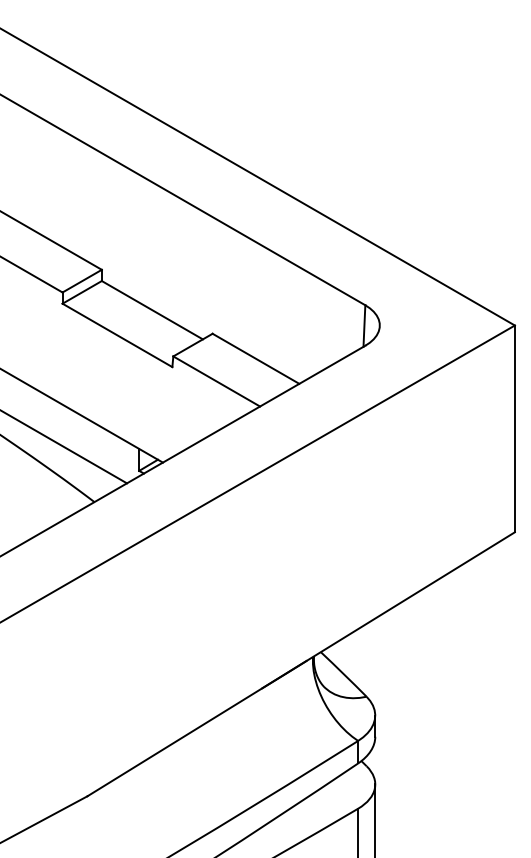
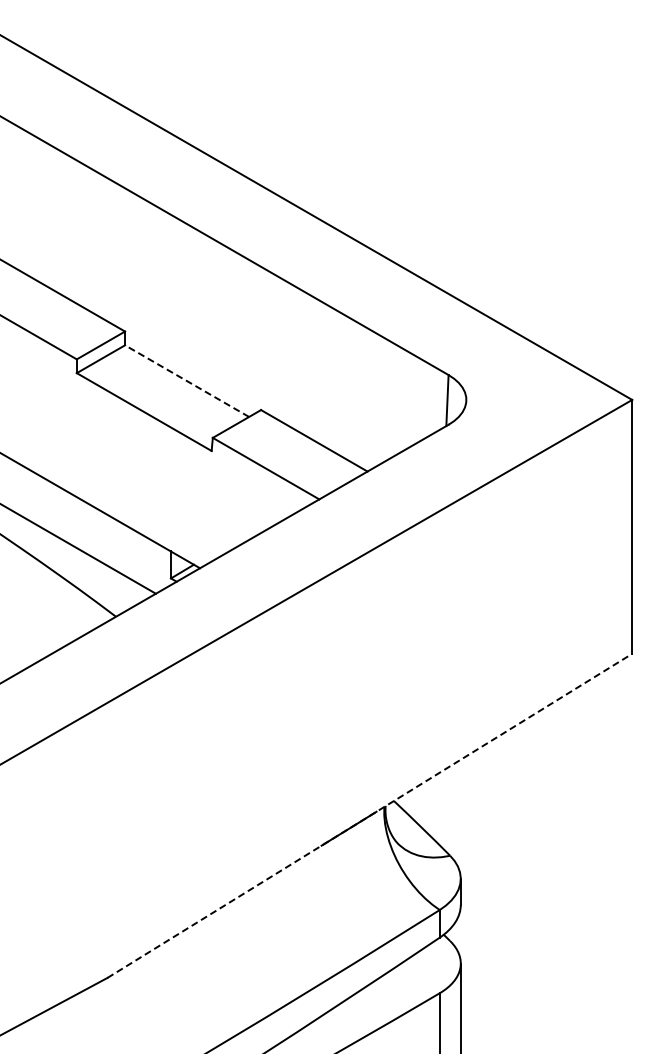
line: (152, 310) -> (187, 381), solid -> dashed
line: (301, 663) -> (370, 815), solid -> dashed

